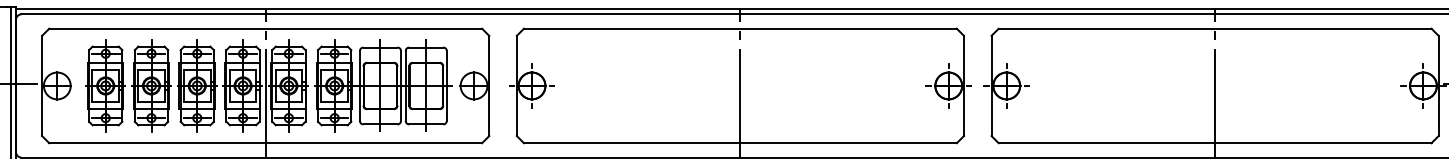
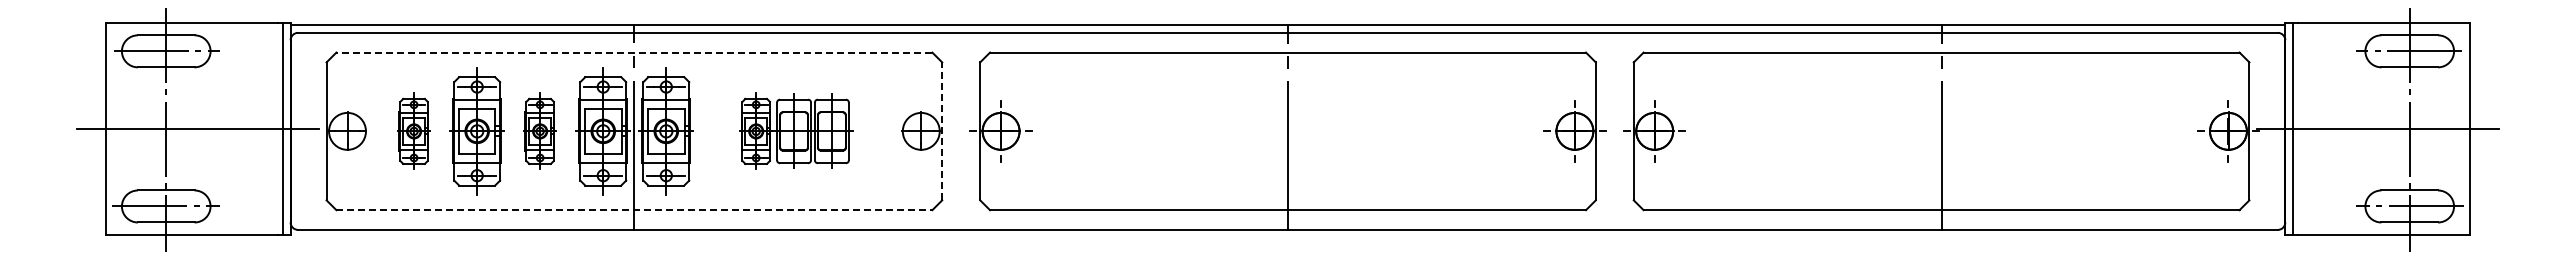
line: (265, 28) -> (634, 52), solid -> dashed
part: (105, 86) -> (413, 131), size x0.6
part: (196, 86) -> (539, 131), size x0.6
part: (383, 86) -> (796, 131), size x0.6
line: (489, 86) -> (942, 131), solid -> dashed
line: (265, 143) -> (634, 210), solid -> dashed

